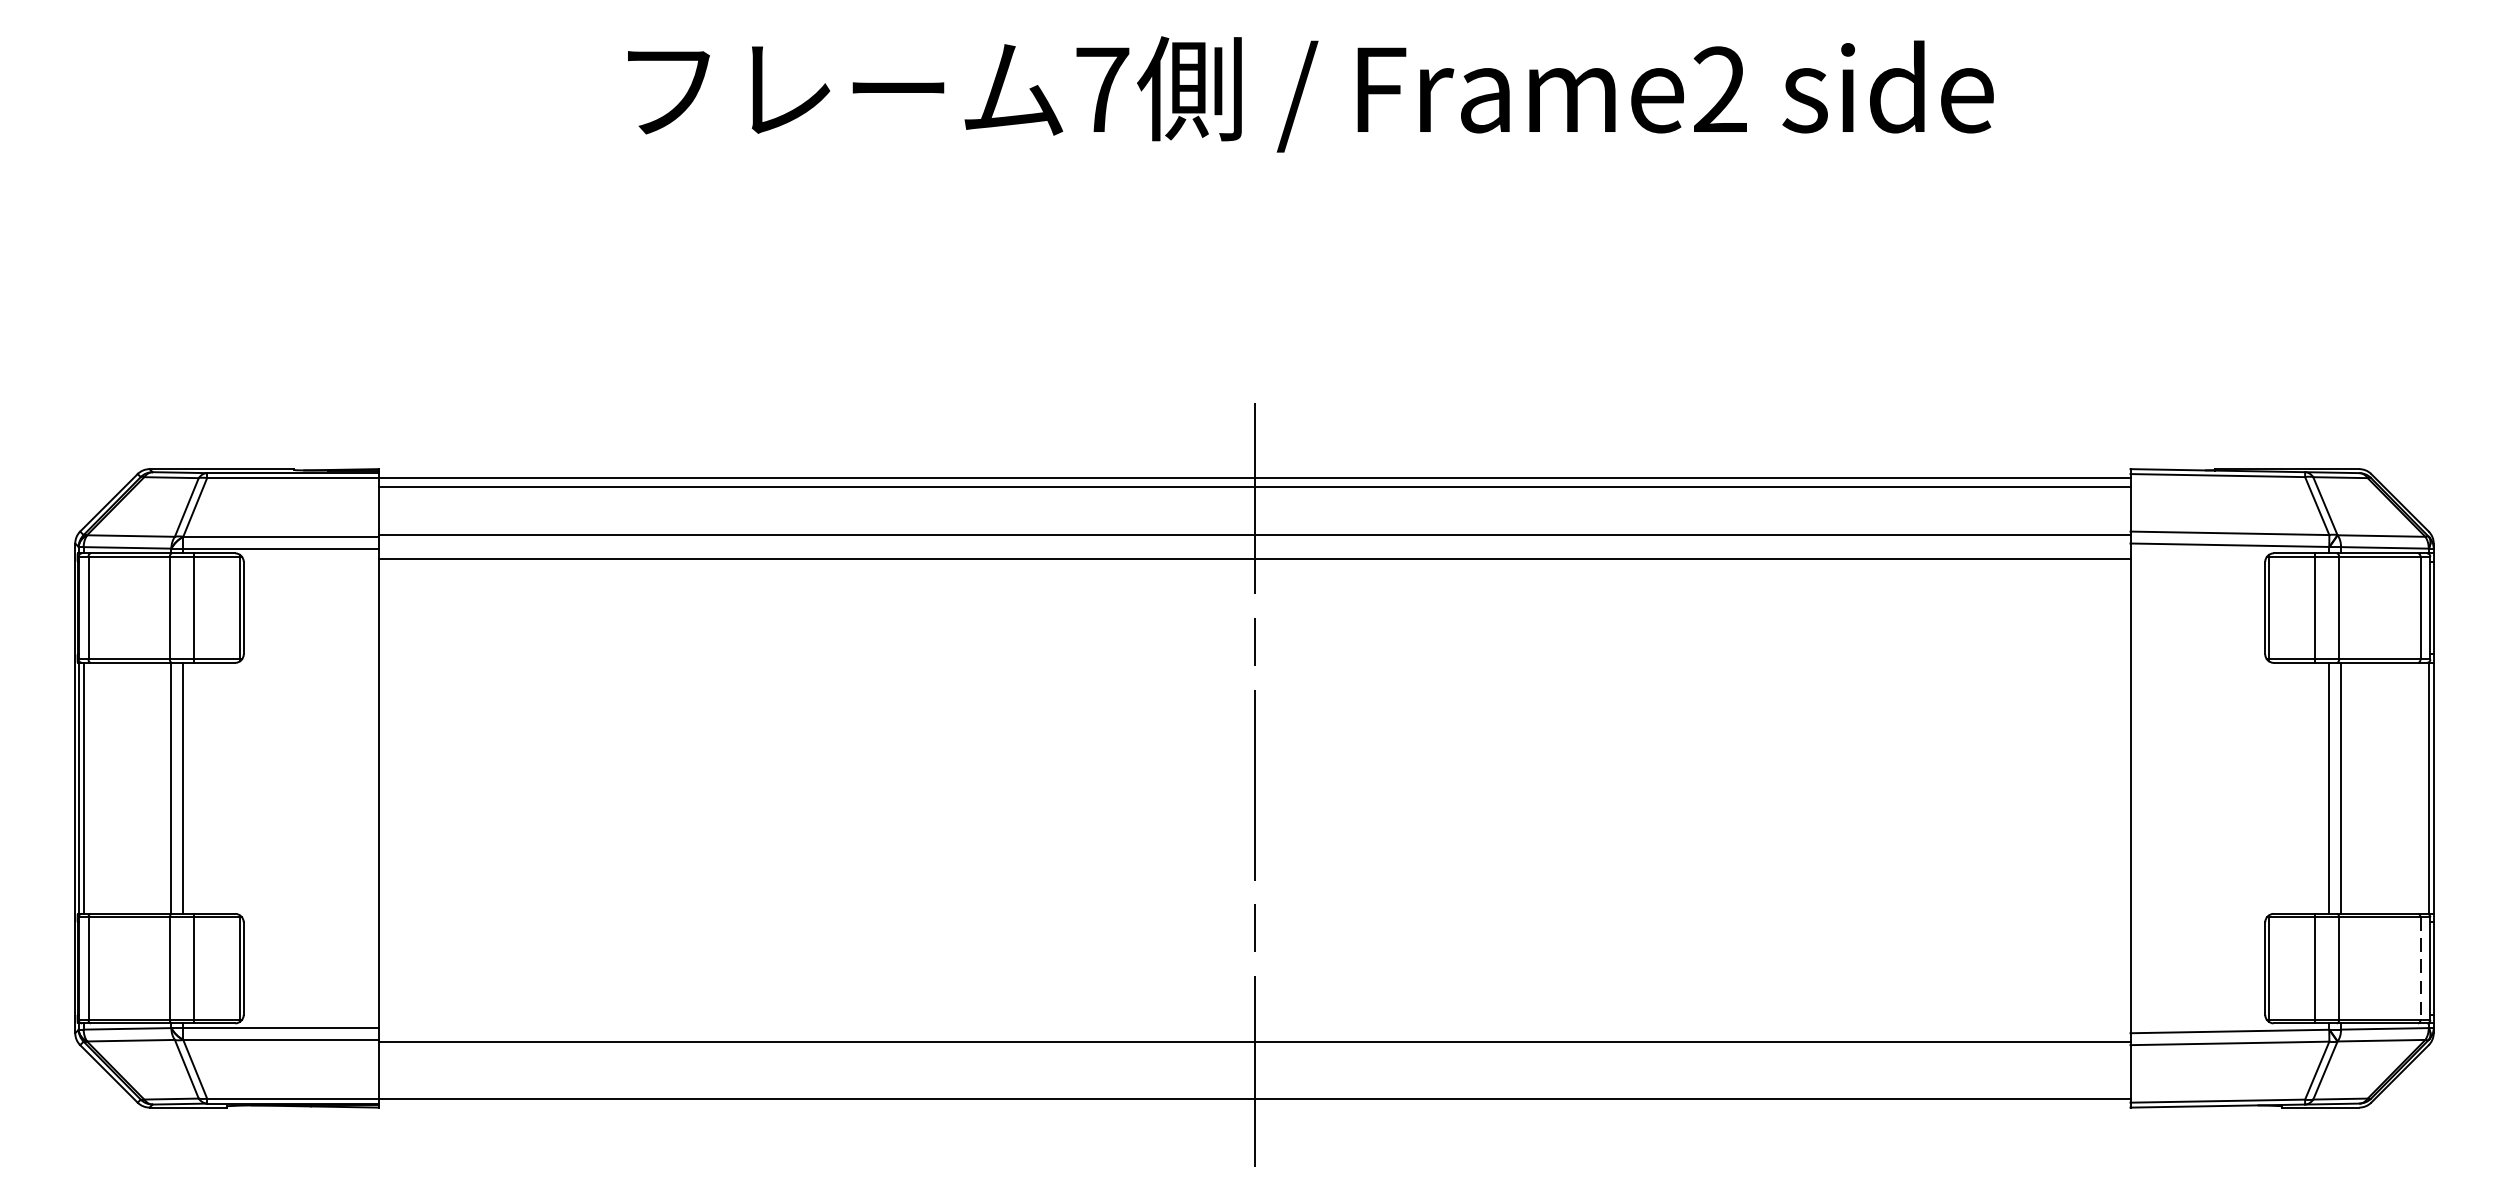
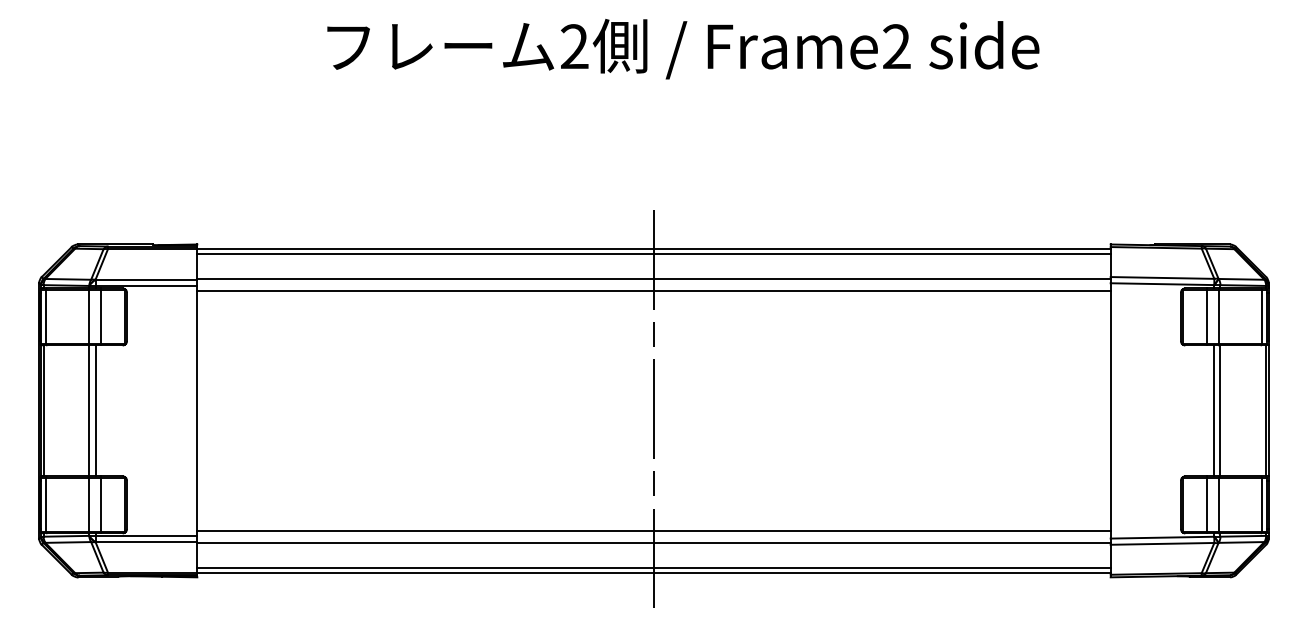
text: (1102, 89) -> (574, 46), 7 -> 2
line: (2419, 967) -> (1261, 504), dashed -> solid
line: (1253, 1017) -> (653, 530), added
line: (1253, 1088) -> (653, 567), added

